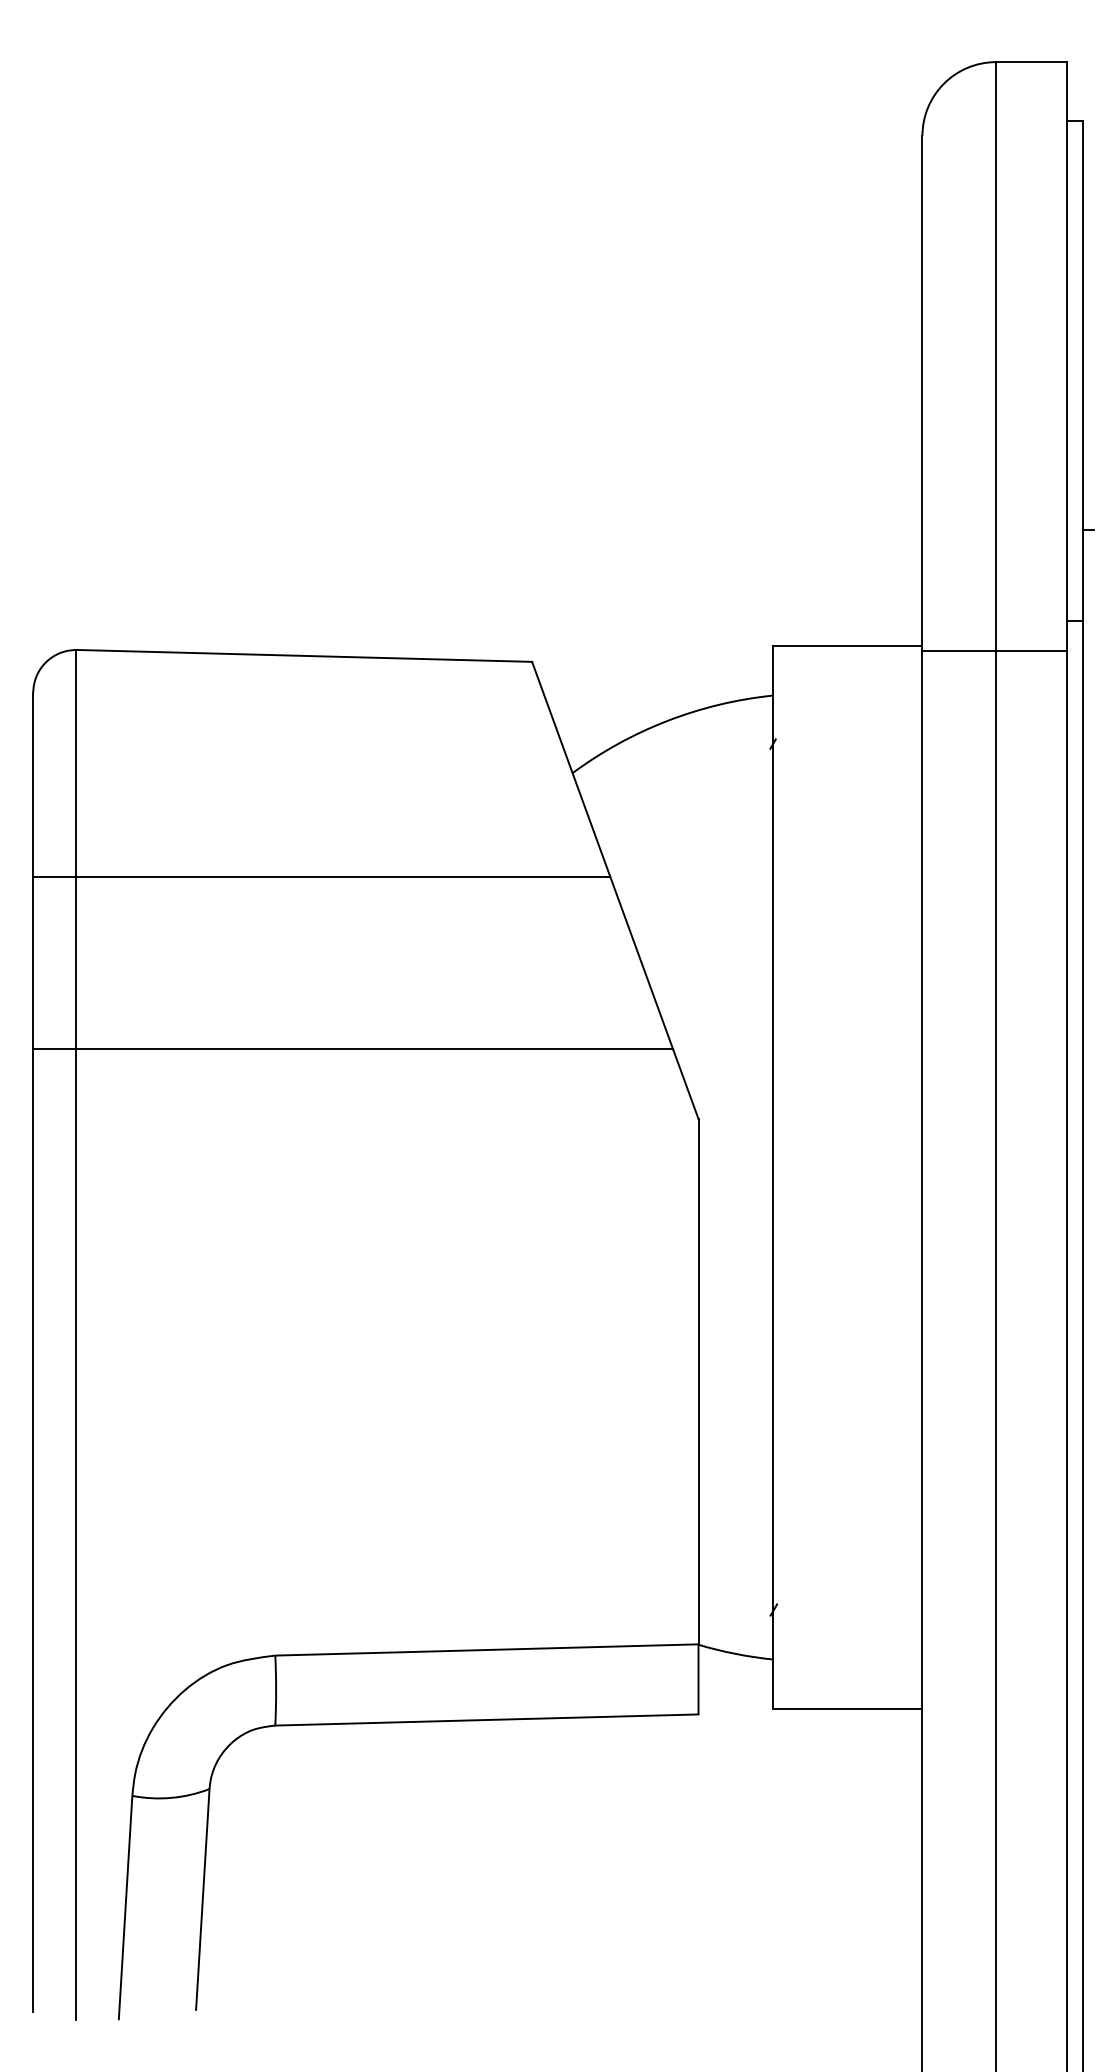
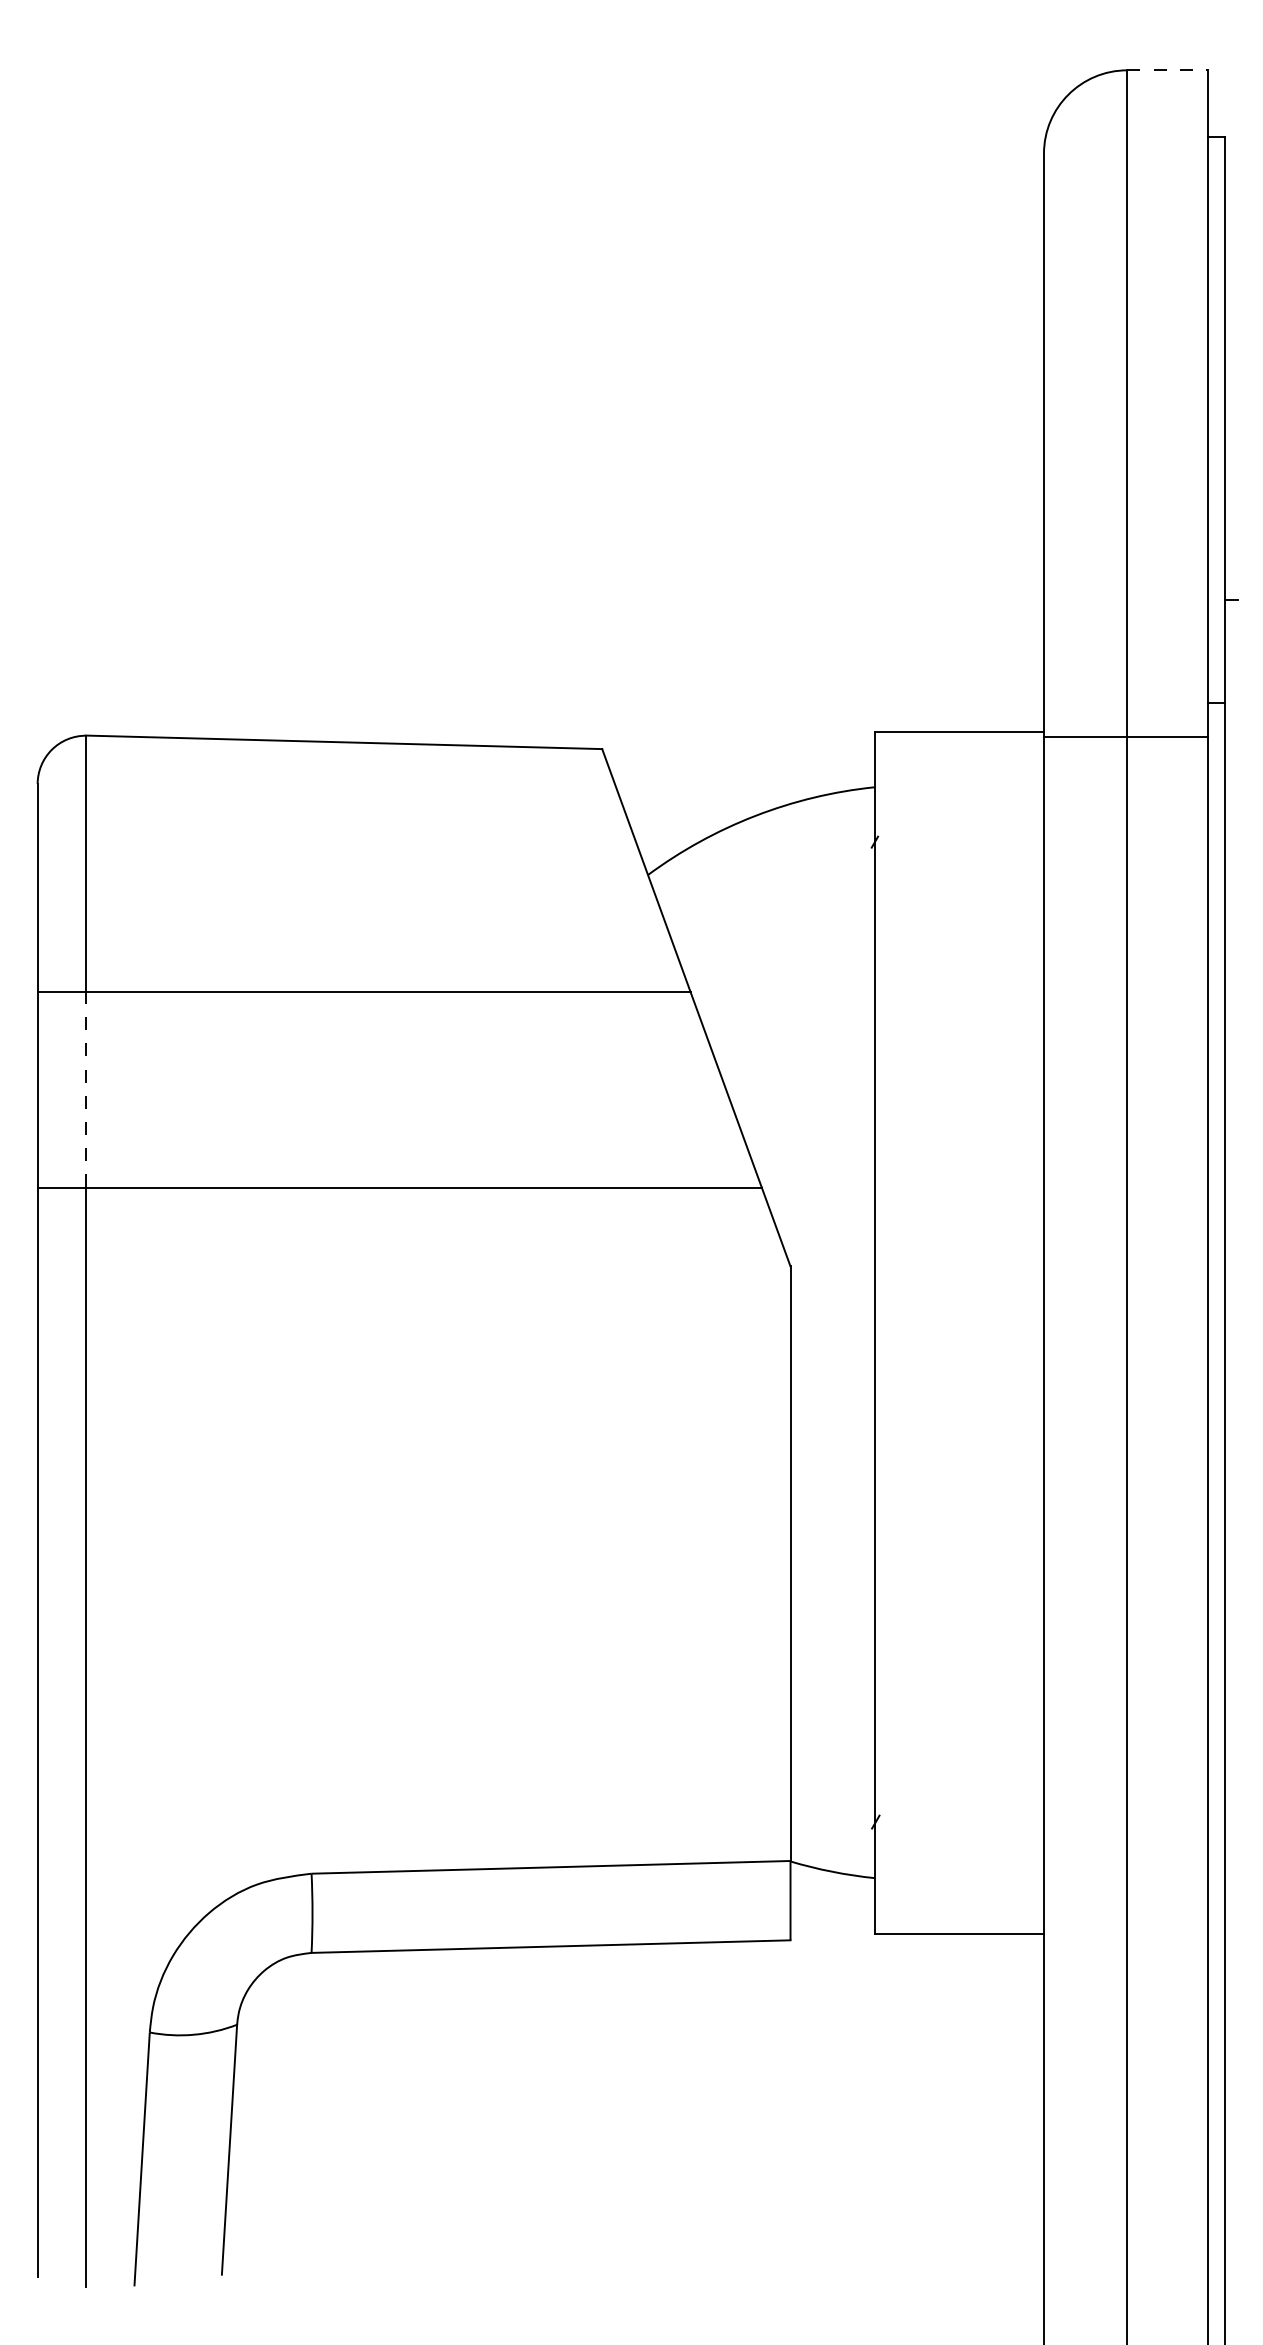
line: (1032, 62) -> (1168, 70), solid -> dashed
line: (76, 962) -> (86, 1089), solid -> dashed

